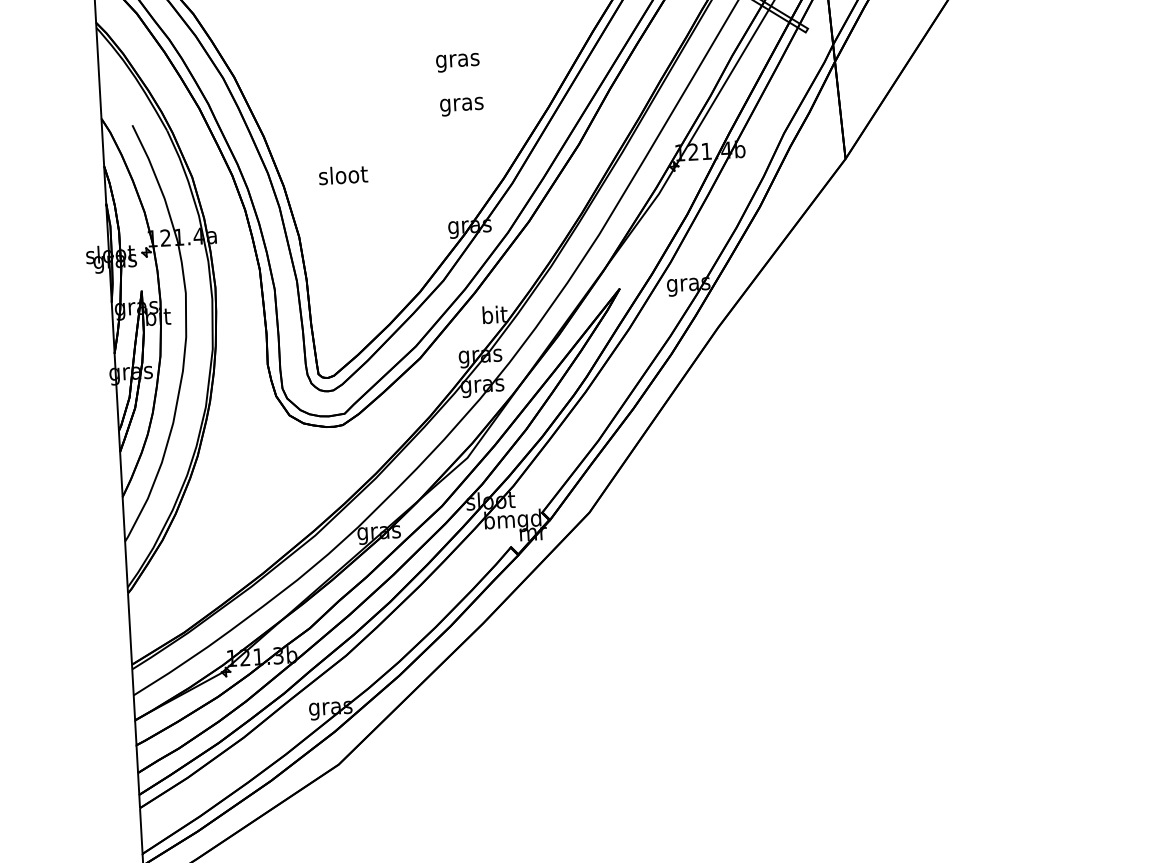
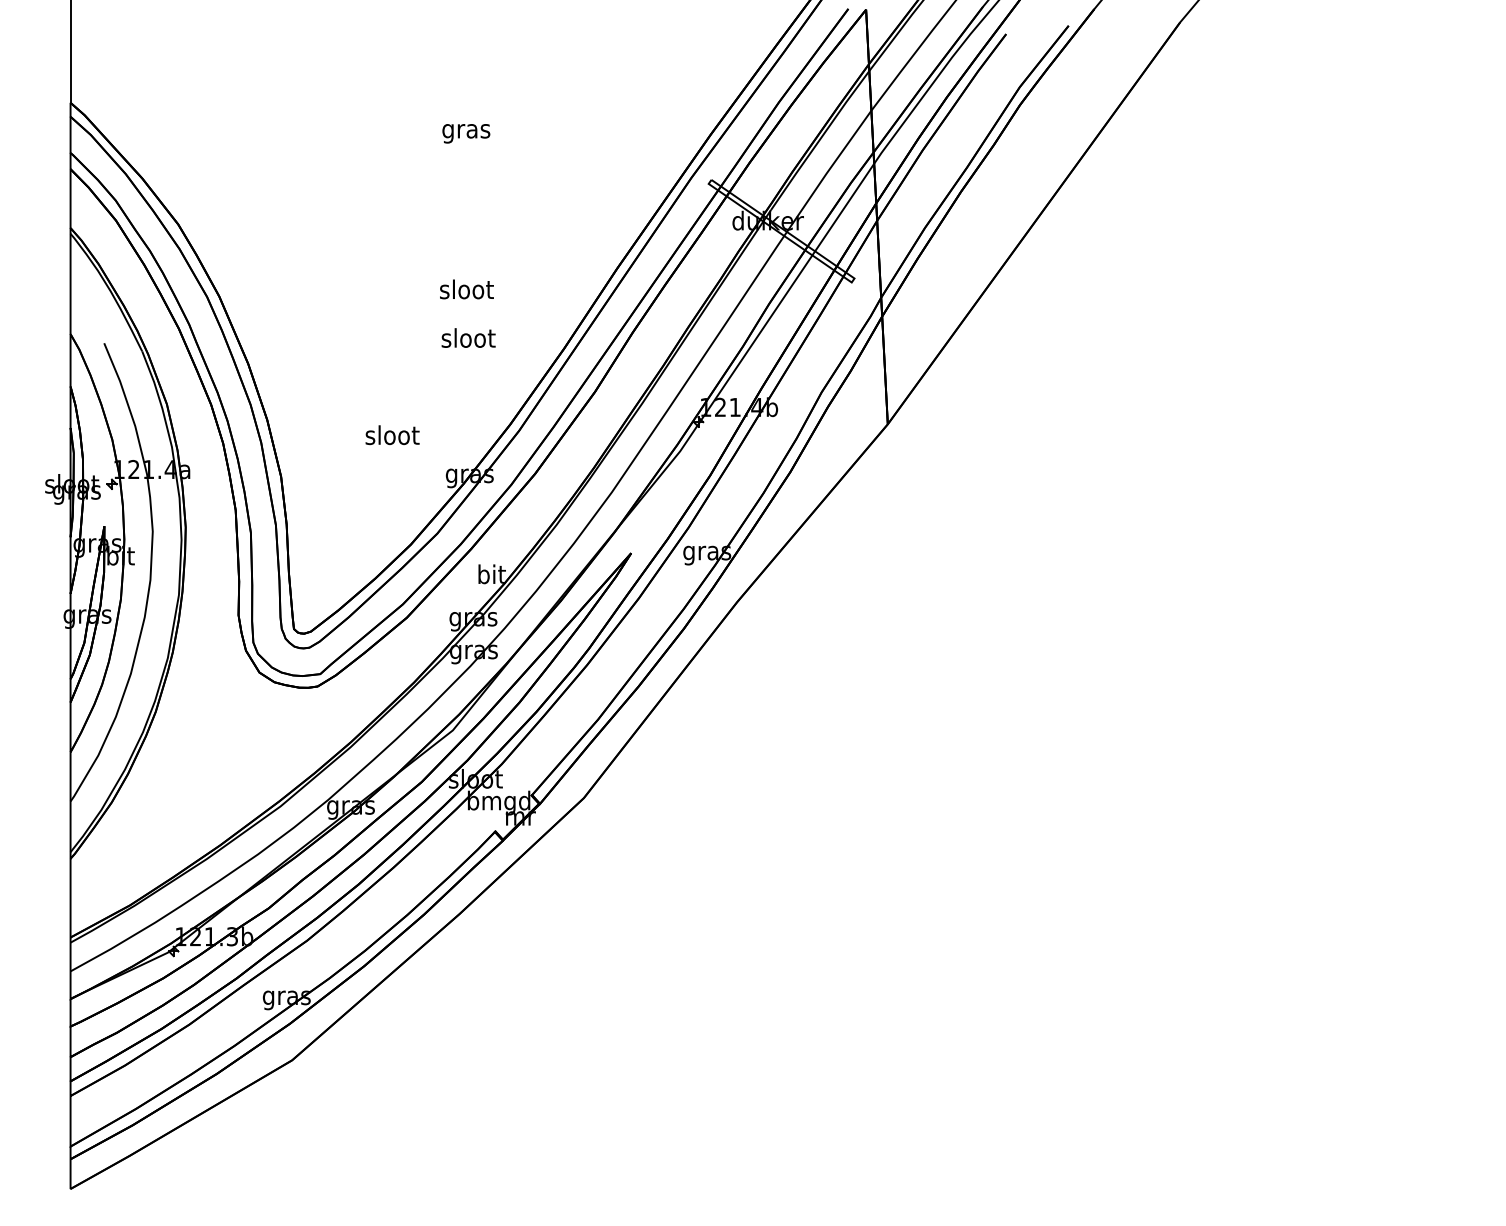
text: (457, 60) -> (466, 291), gras -> sloot
text: (461, 104) -> (468, 340), gras -> sloot
text: (343, 175) -> (392, 435), moved

